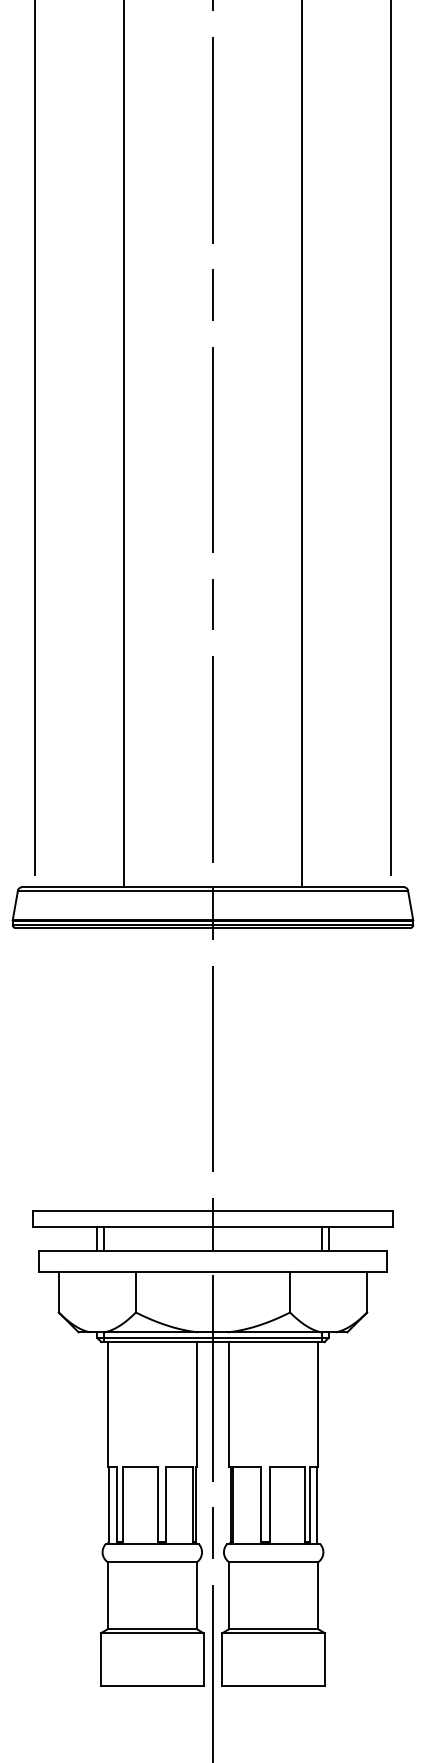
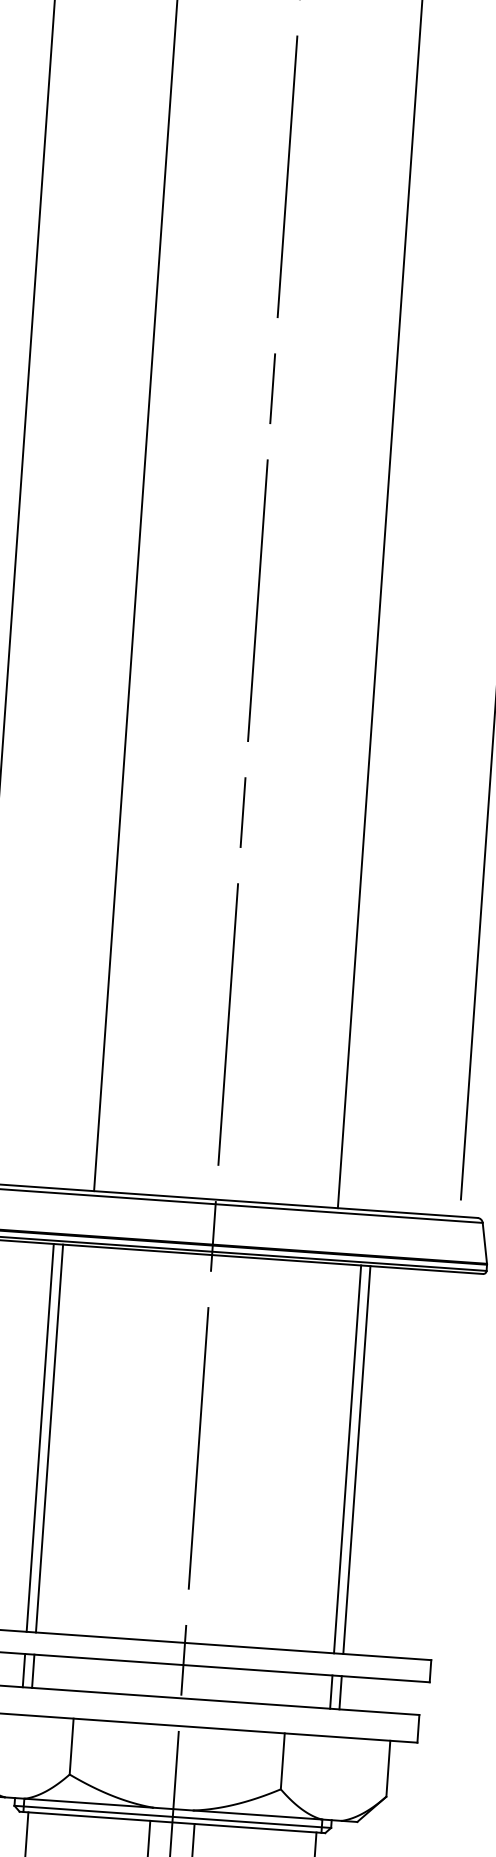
line: (97, 1068) -> (40, 1436), added
line: (104, 1068) -> (50, 1437), added
line: (321, 1068) -> (347, 1458), added
line: (328, 1068) -> (356, 1458), added

